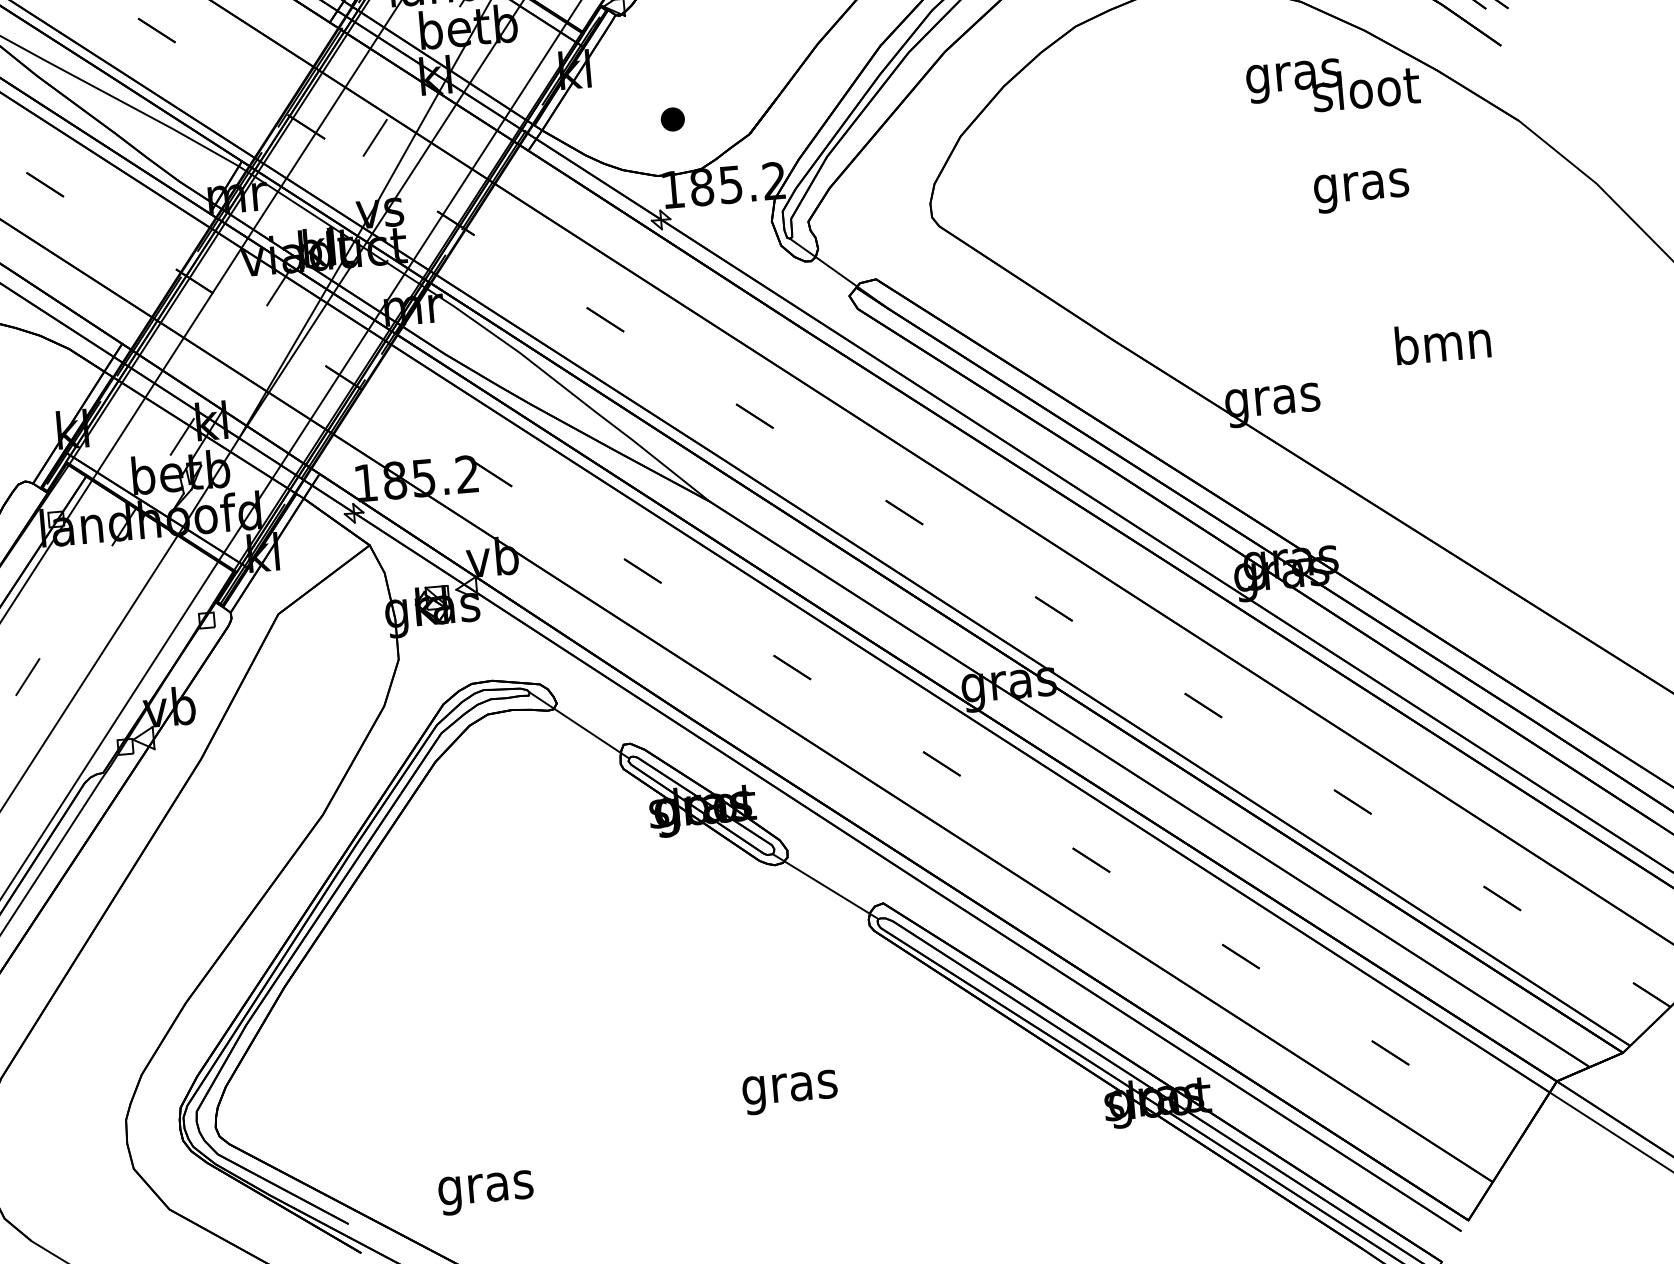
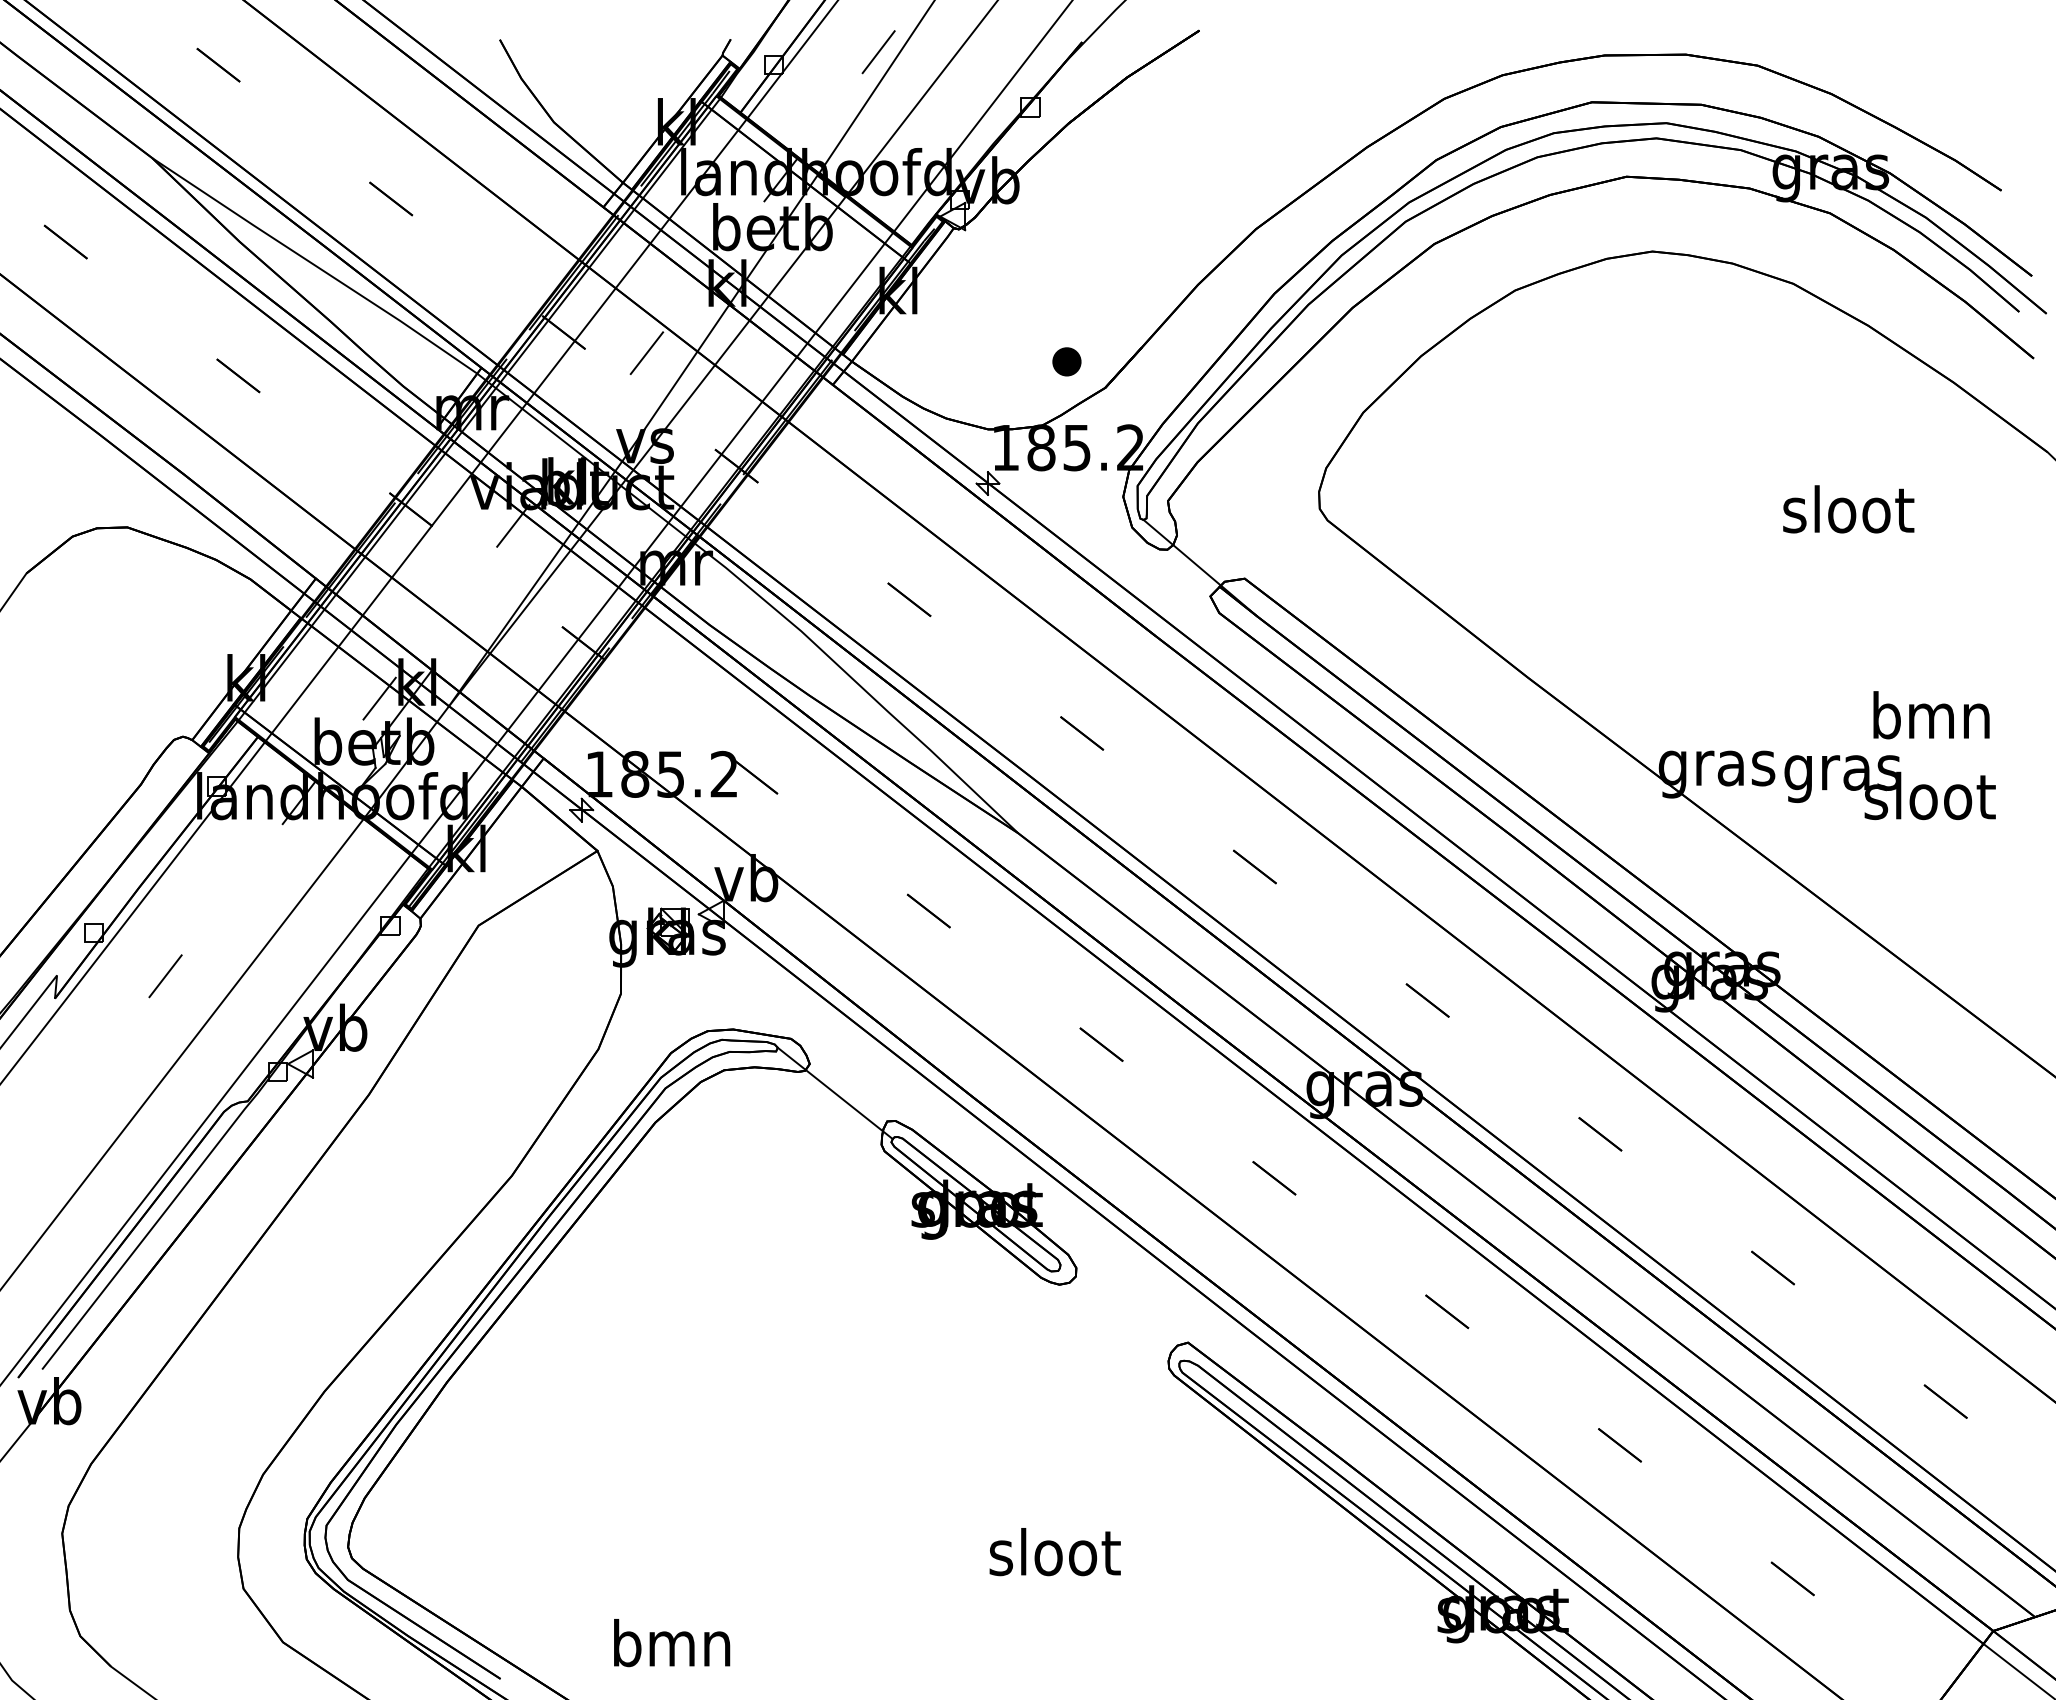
text: (1332, 84) -> (1889, 787), moved
part: (672, 119) -> (1066, 361), moved
text: (1361, 186) -> (1848, 515), gras -> sloot
line: (825, 886) -> (1119, 1316), removed
text: (789, 1087) -> (1054, 1558), gras -> sloot
text: (485, 1188) -> (671, 1649), gras -> bmn

